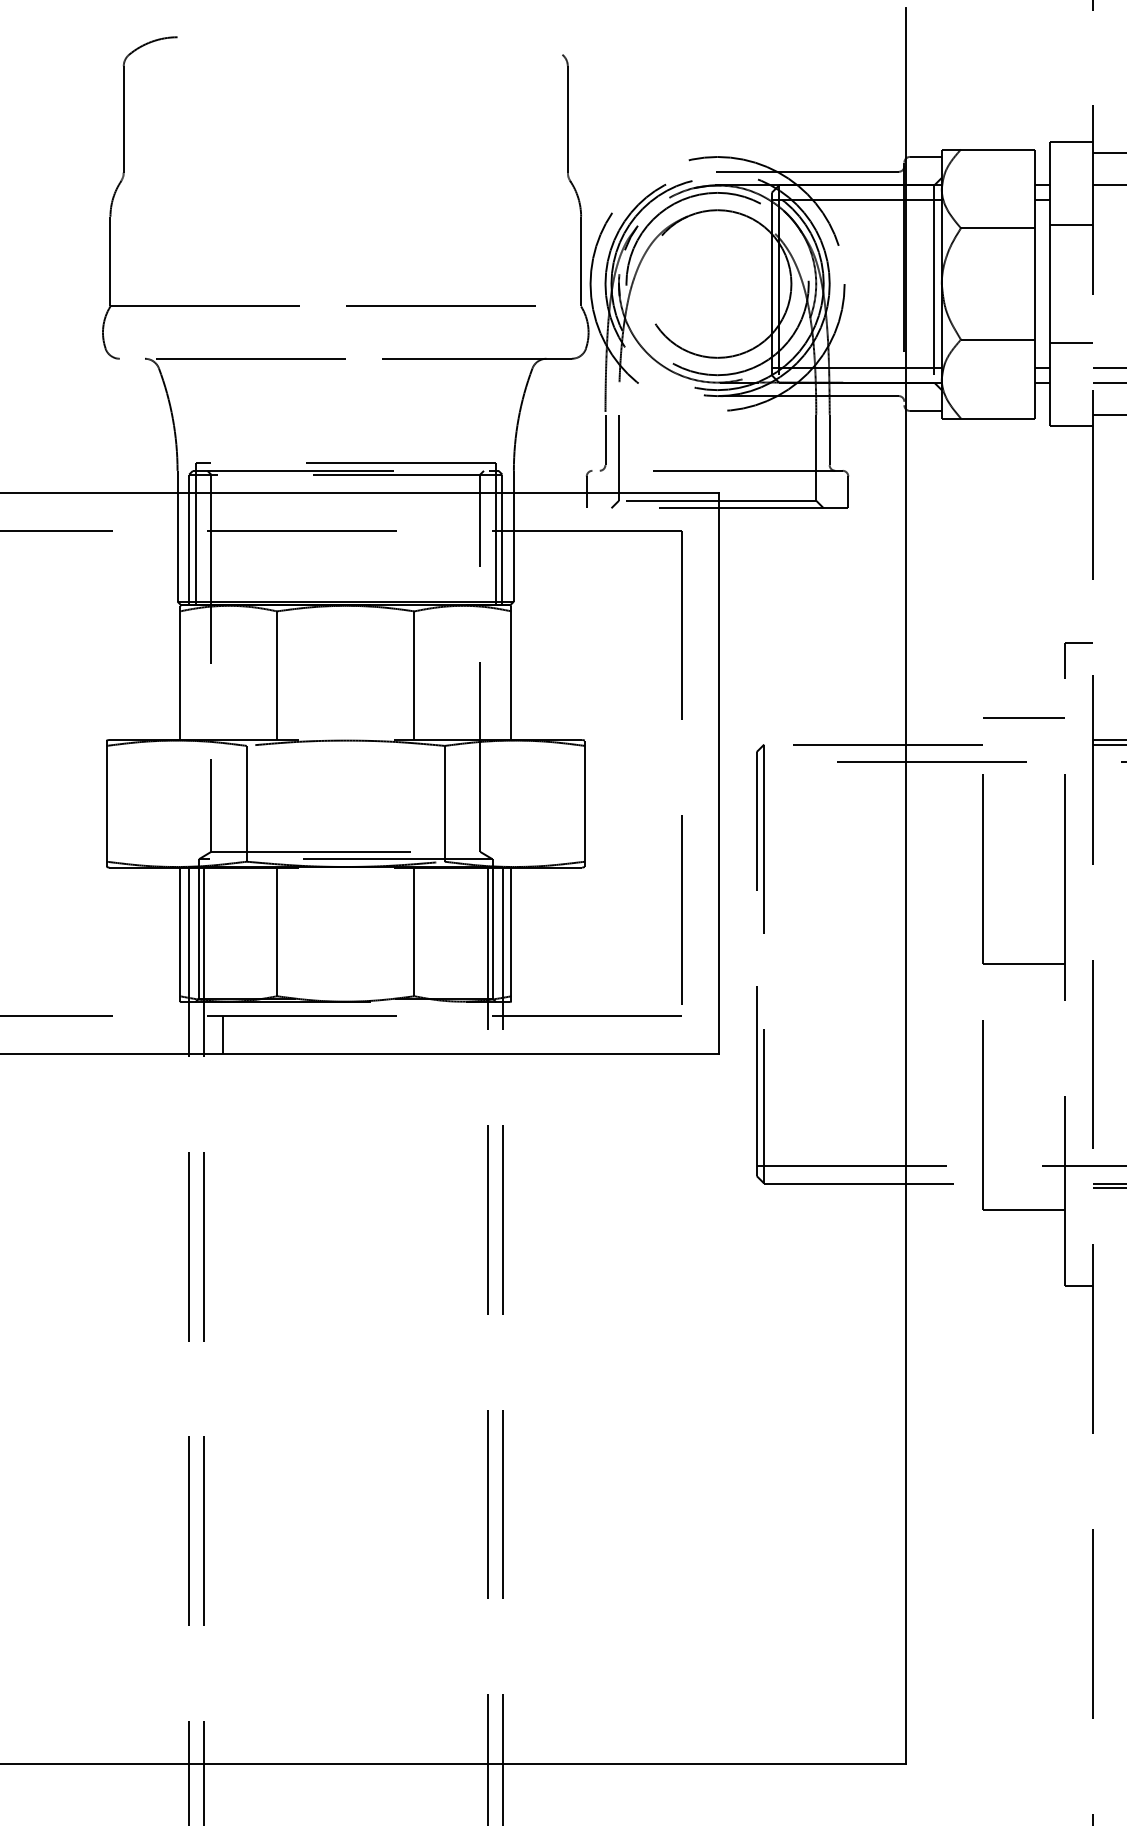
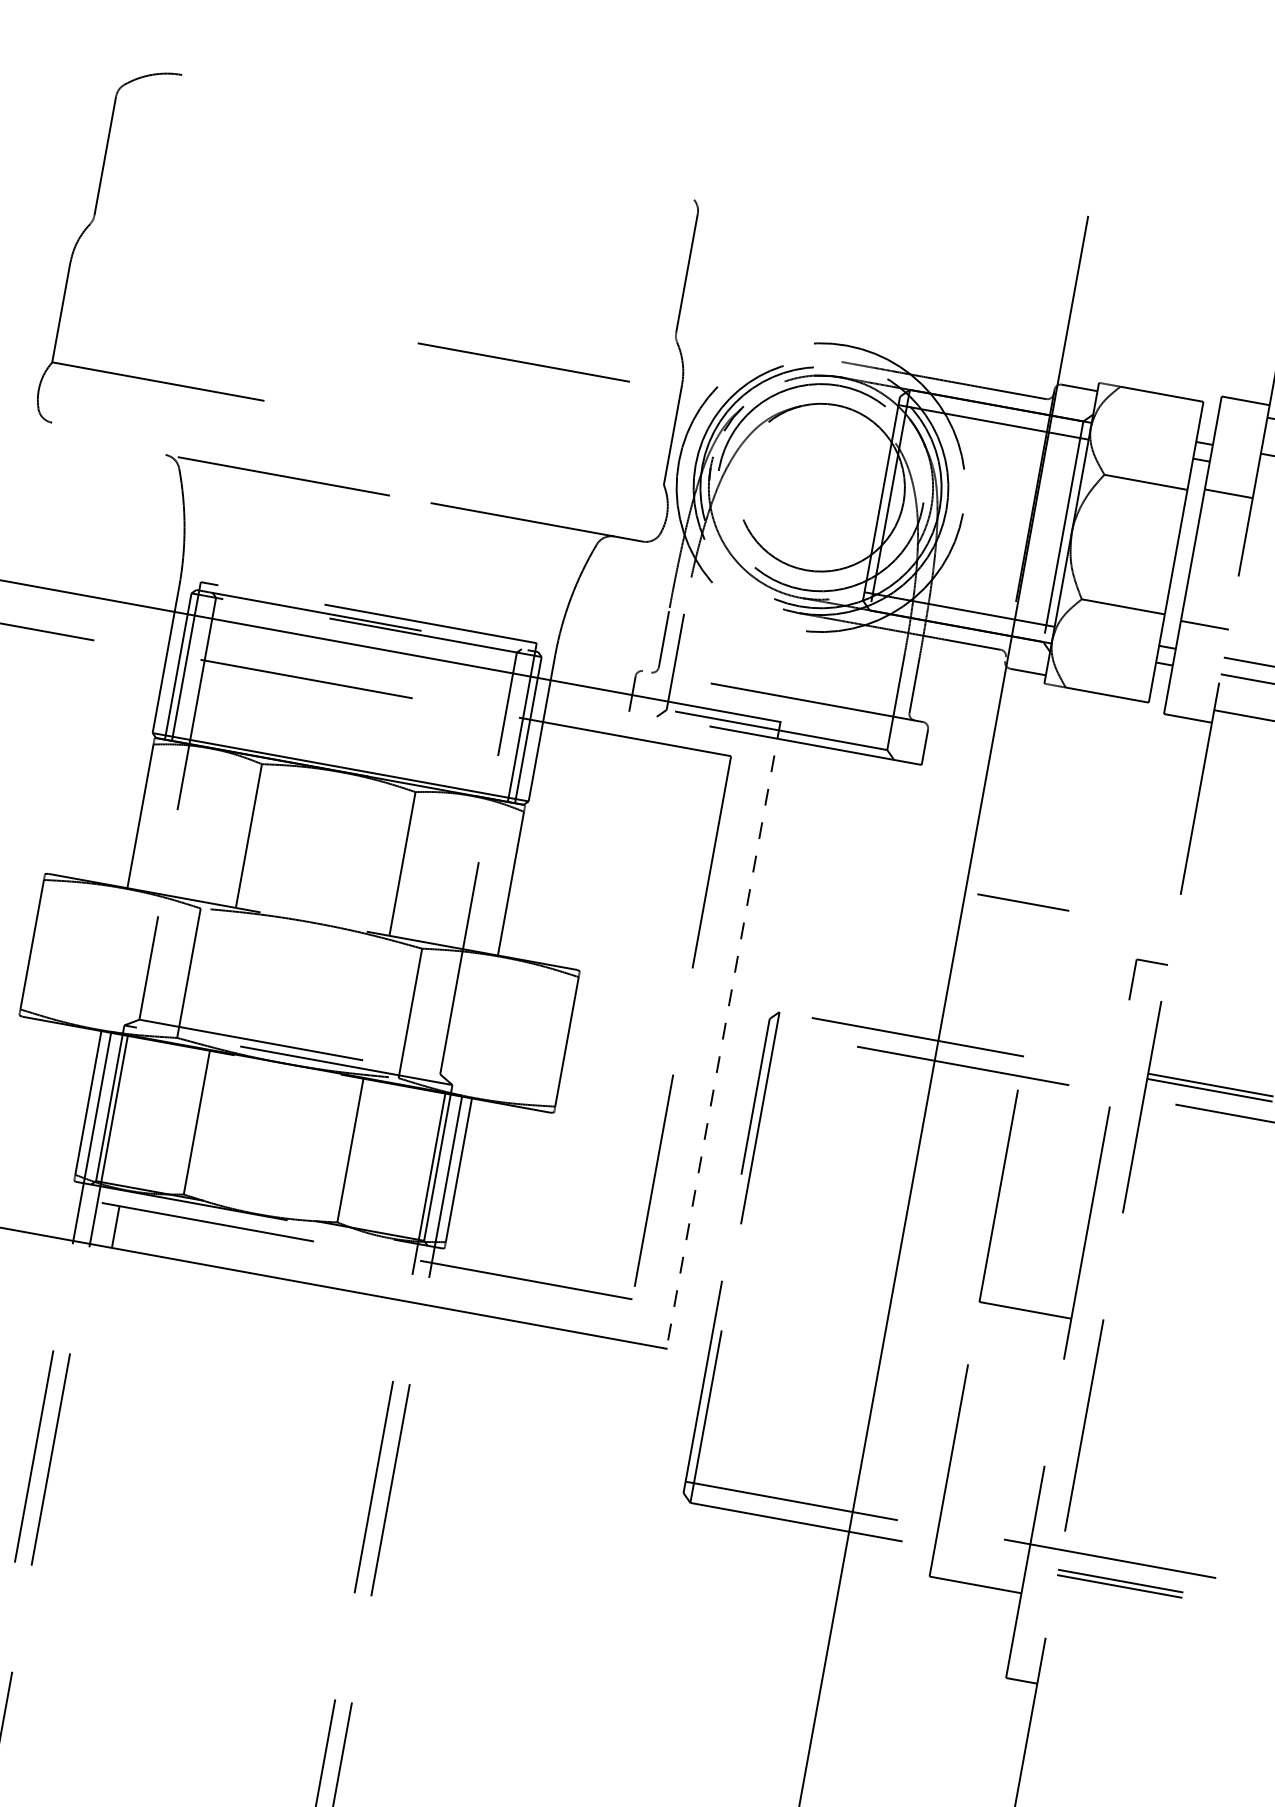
part: (124, 176) -> (94, 219), moved
line: (440, 305) -> (523, 361), moved
line: (1023, 717) -> (1022, 901), moved
line: (719, 774) -> (723, 1036), solid -> dashed

